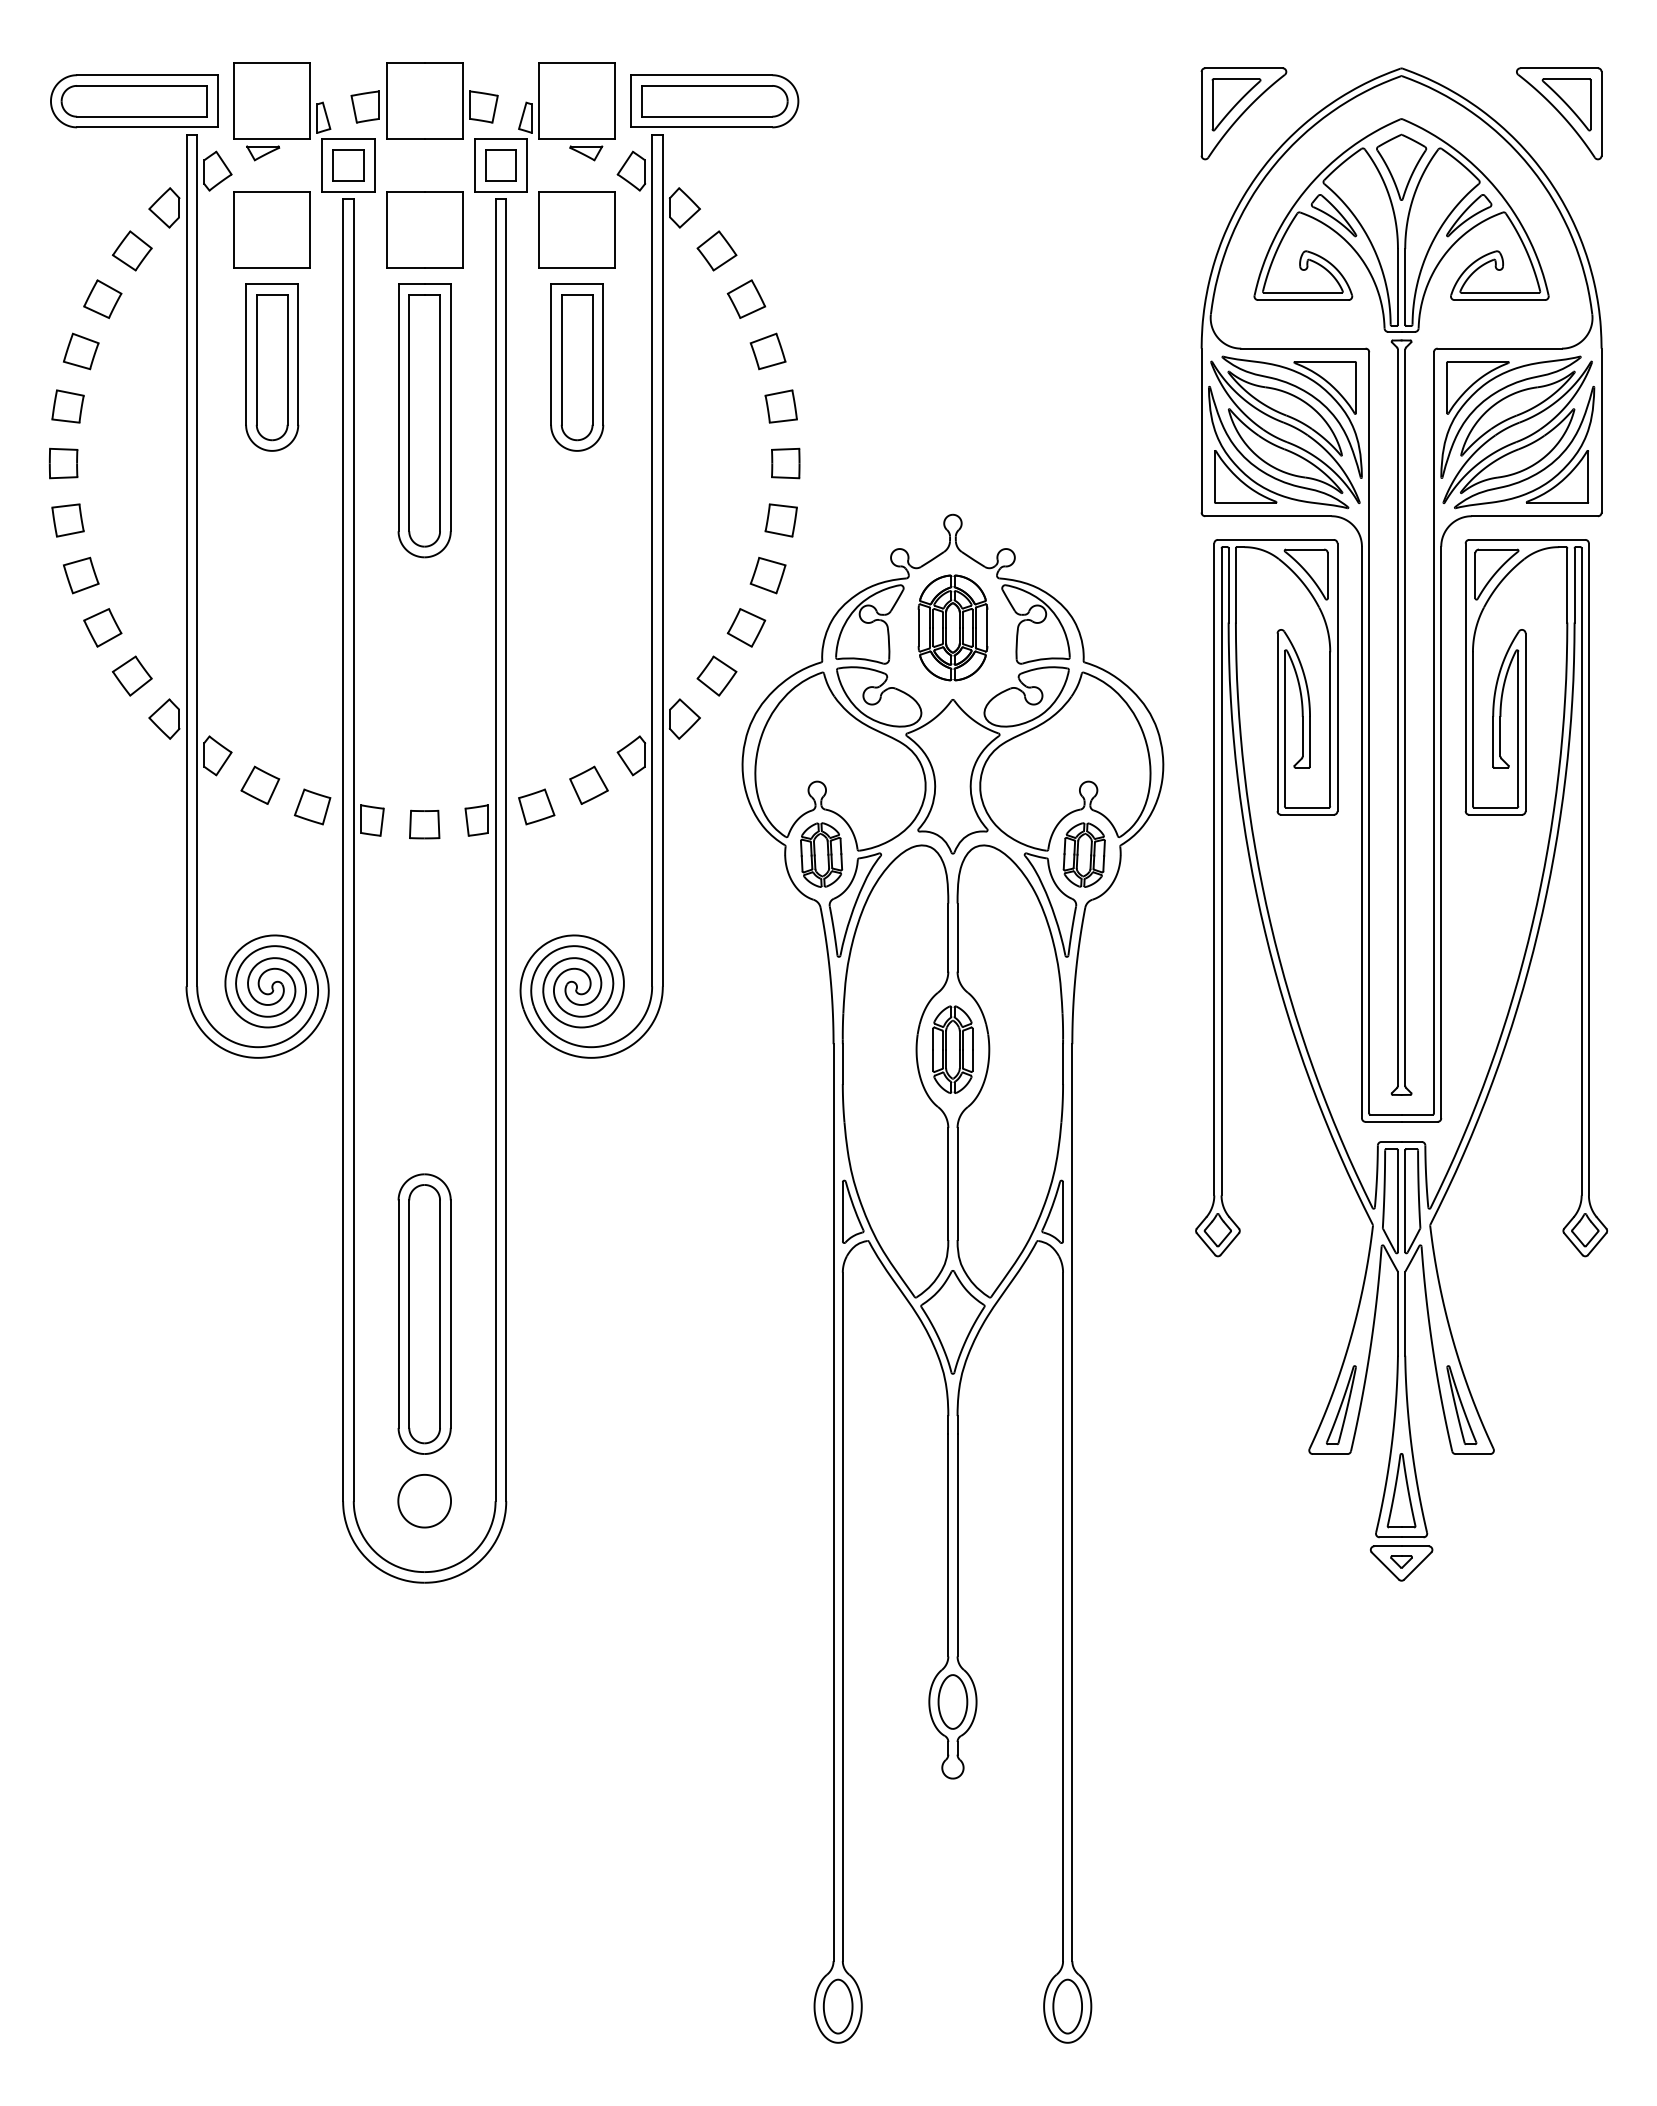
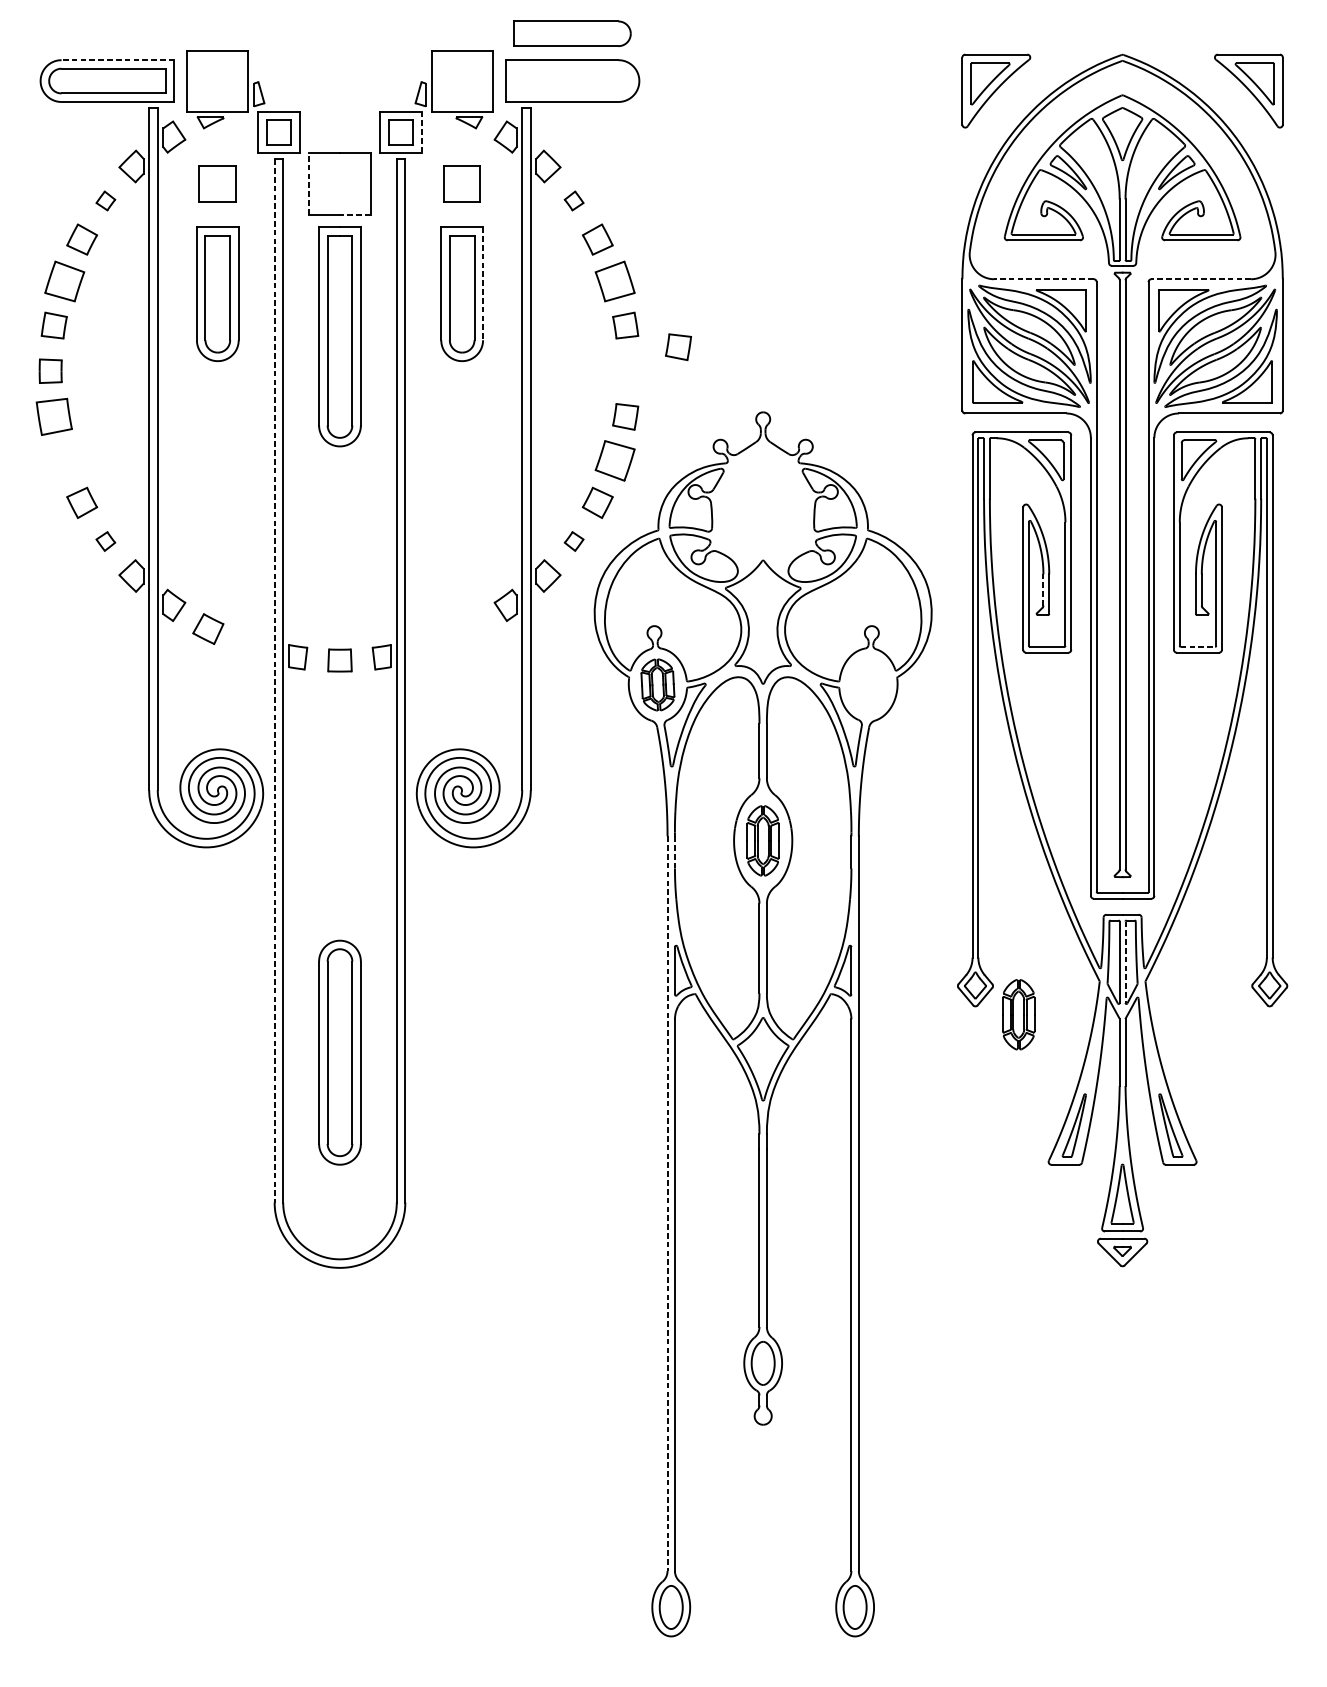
line: (147, 75) -> (117, 60), solid -> dashed
part: (424, 100) -> (339, 80), removed
part: (714, 101) -> (572, 33), moved
line: (527, 166) -> (422, 133), solid -> dashed
part: (271, 229) -> (217, 183), size x0.6
line: (386, 229) -> (309, 183), solid -> dashed
part: (576, 229) -> (461, 183), size x0.6
part: (132, 250) -> (105, 200), size x0.6
part: (716, 250) -> (573, 200), size x0.6
line: (443, 267) -> (355, 214), solid -> dashed
line: (1302, 348) -> (1043, 279), solid -> dashed
line: (1499, 348) -> (1201, 279), solid -> dashed
part: (81, 351) -> (65, 281), size x1.4
part: (767, 351) -> (614, 281), size x1.4
line: (603, 354) -> (483, 283), solid -> dashed
part: (846, 433) -> (677, 347), added
part: (785, 463) -> (629, 371), removed
part: (67, 520) -> (53, 416), size x1.4
part: (81, 575) -> (65, 460), removed
part: (767, 575) -> (614, 460), size x1.4
part: (952, 627) -> (762, 502), removed
part: (132, 675) -> (105, 541), size x0.6
part: (716, 675) -> (573, 541), size x0.6
line: (1302, 736) -> (1043, 589), solid -> dashed
part: (588, 784) -> (471, 628), removed
part: (312, 806) -> (250, 646), removed
part: (536, 806) -> (429, 646), removed
line: (1496, 807) -> (1198, 646), solid -> dashed
line: (343, 850) -> (274, 681), solid -> dashed
part: (1083, 854) -> (867, 684), removed
line: (842, 1064) -> (674, 852), solid -> dashed
line: (1405, 1201) -> (1125, 962), solid -> dashed
part: (1271, 1266) -> (1018, 1014), added
part: (424, 1501) -> (339, 1202), removed
line: (833, 1503) -> (667, 1204), solid -> dashed

